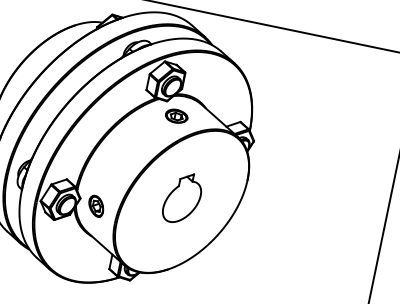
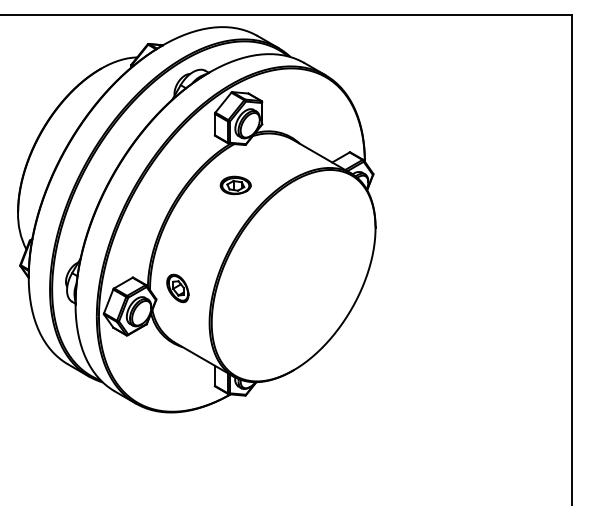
part: (176, 116) -> (235, 185), moved
part: (182, 198) -> (293, 270), removed
part: (96, 206) -> (177, 288), moved

